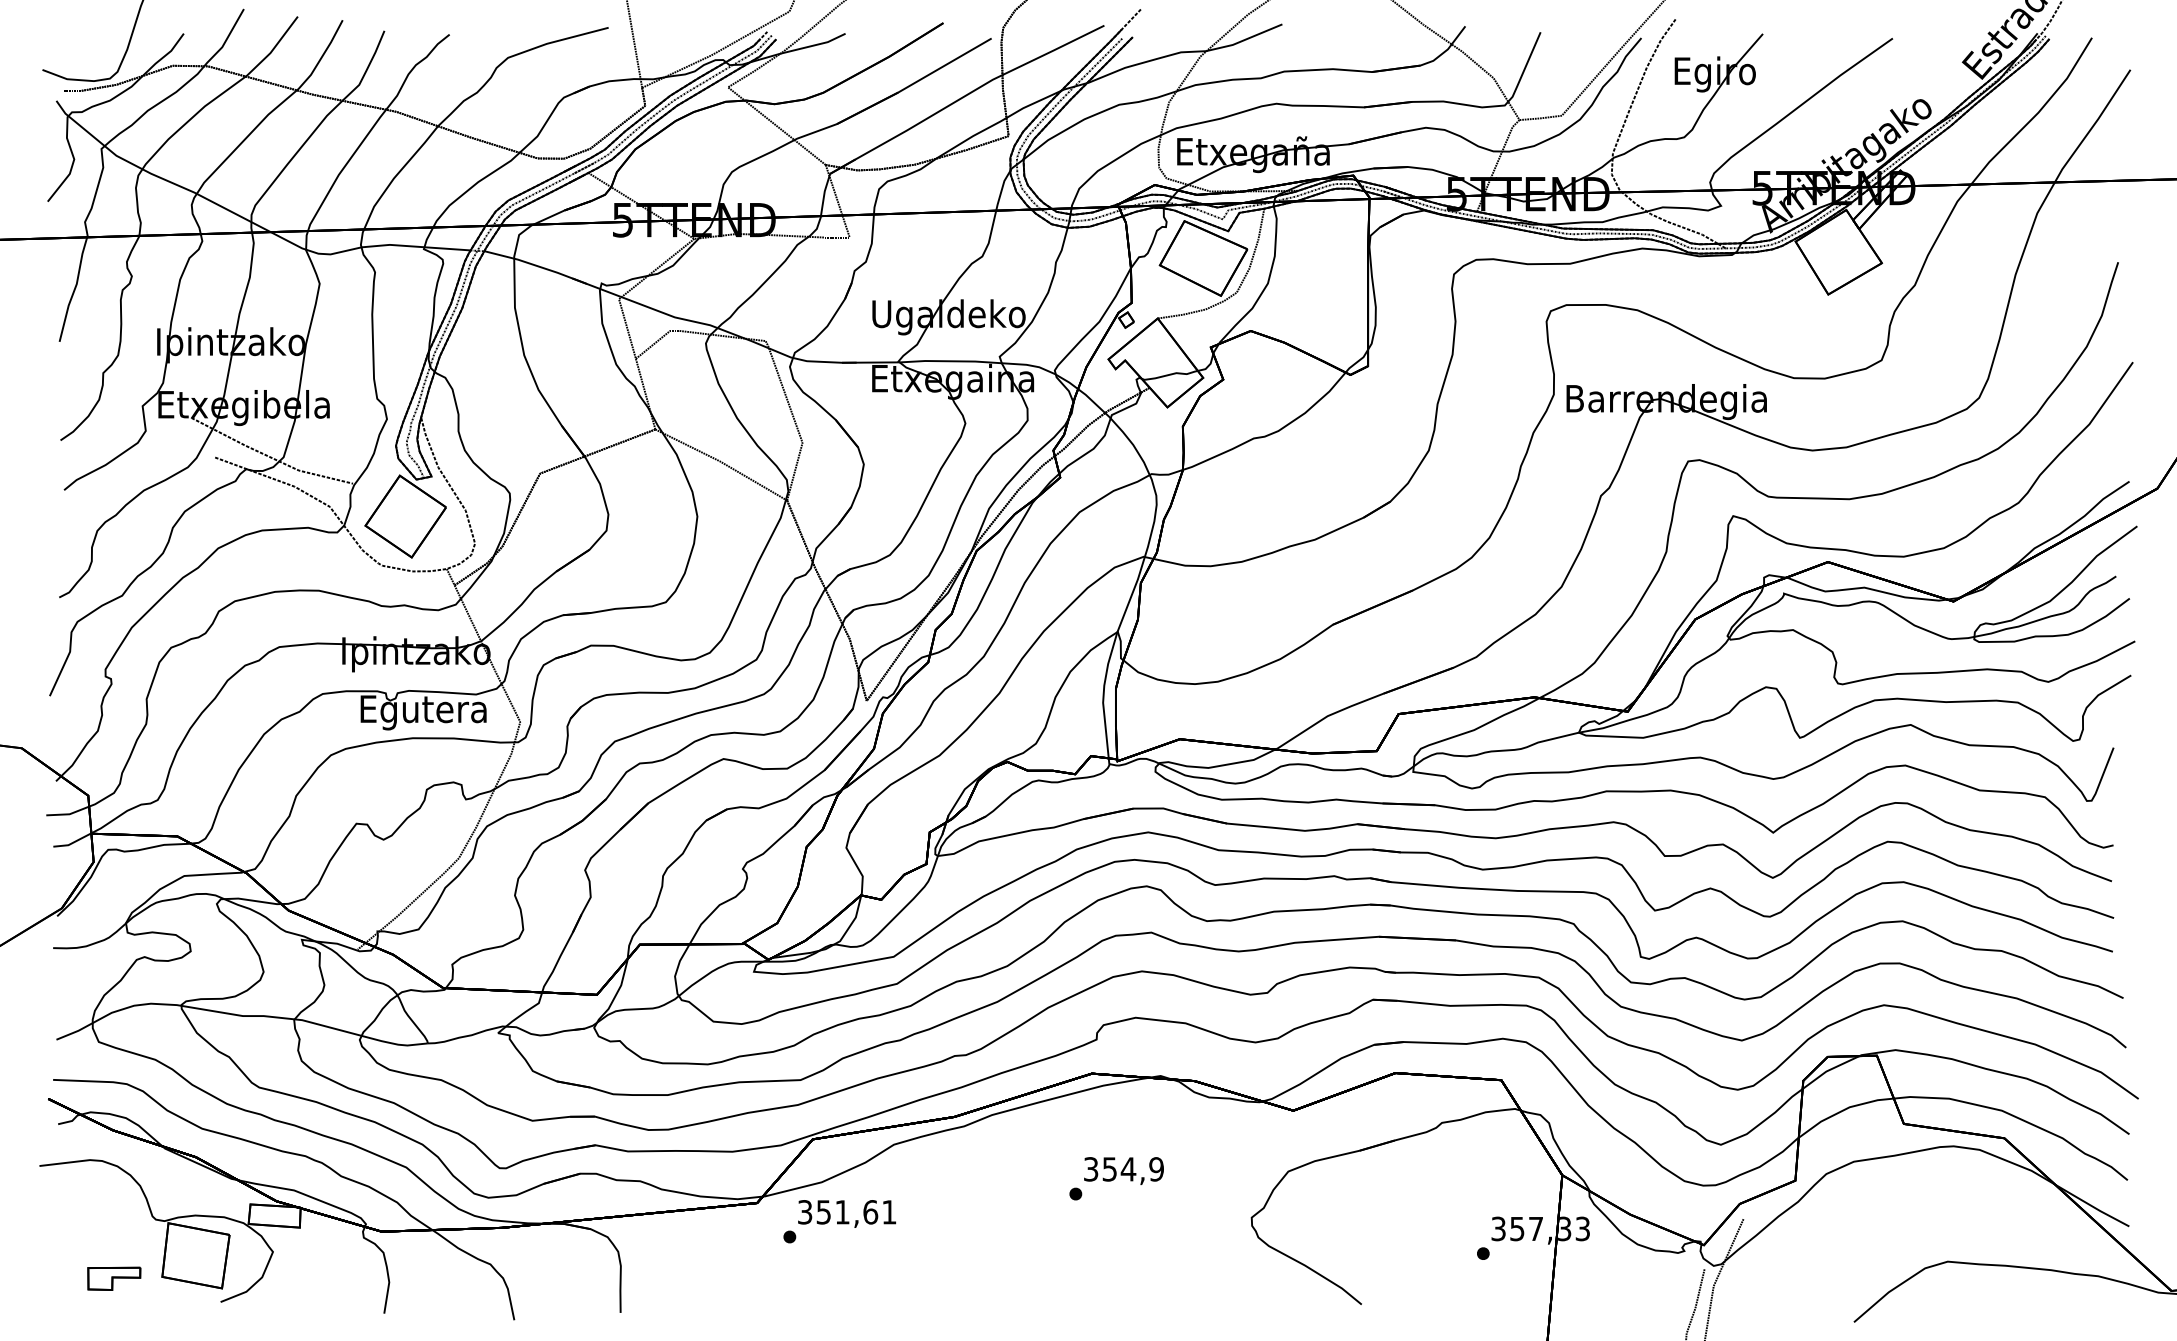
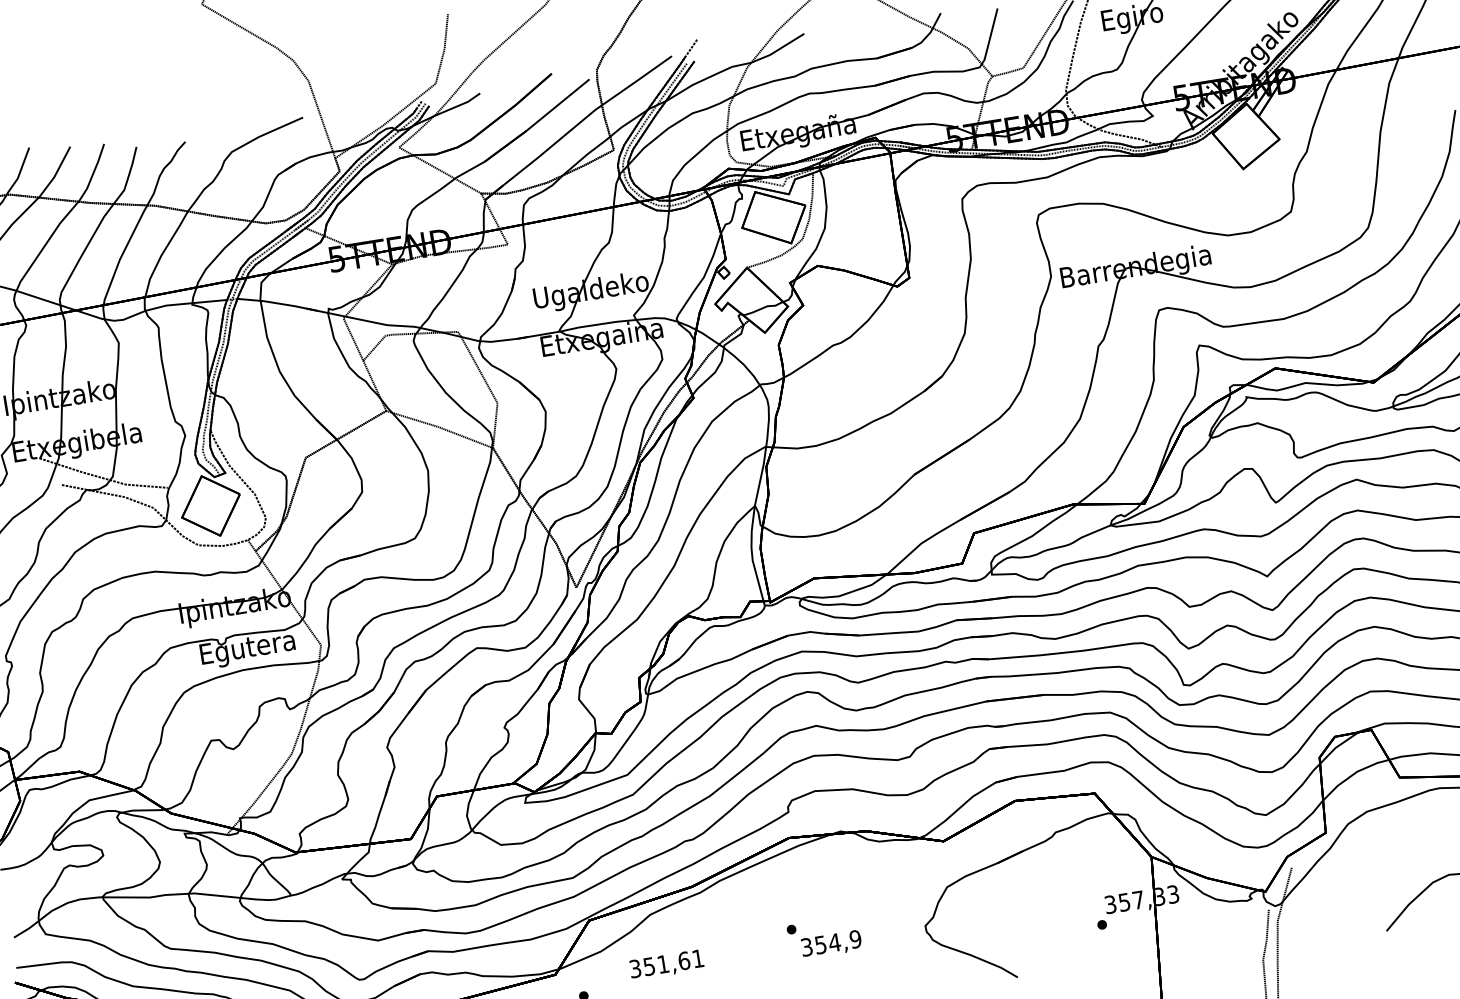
text: (1123, 1170) -> (831, 944), moved
text: (847, 1213) -> (667, 964), moved

